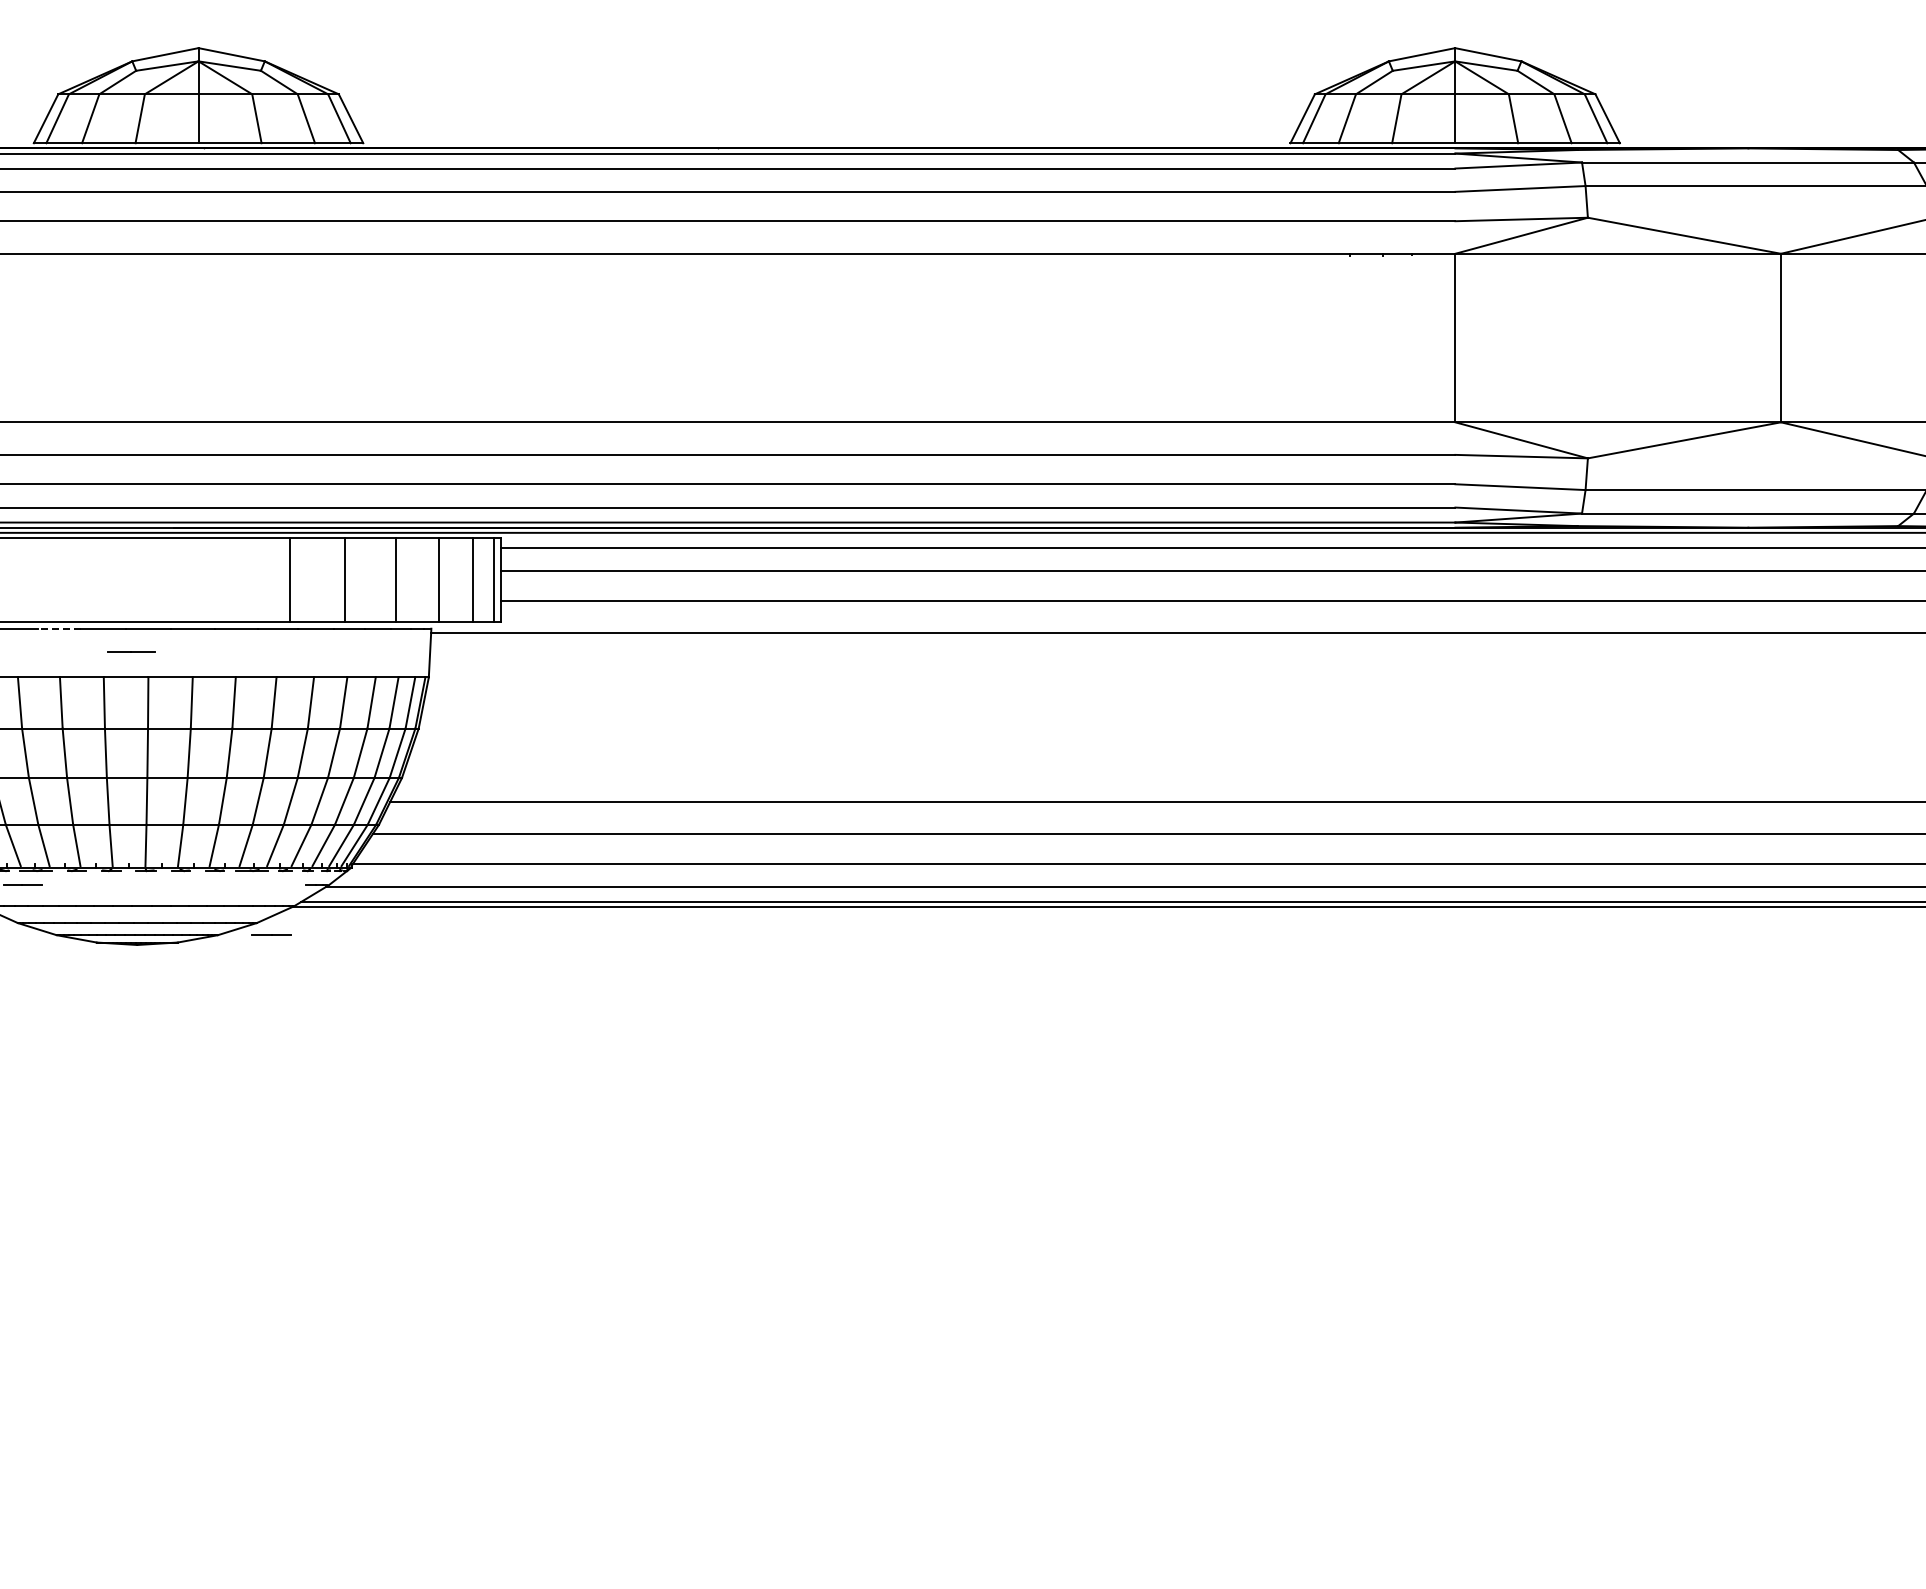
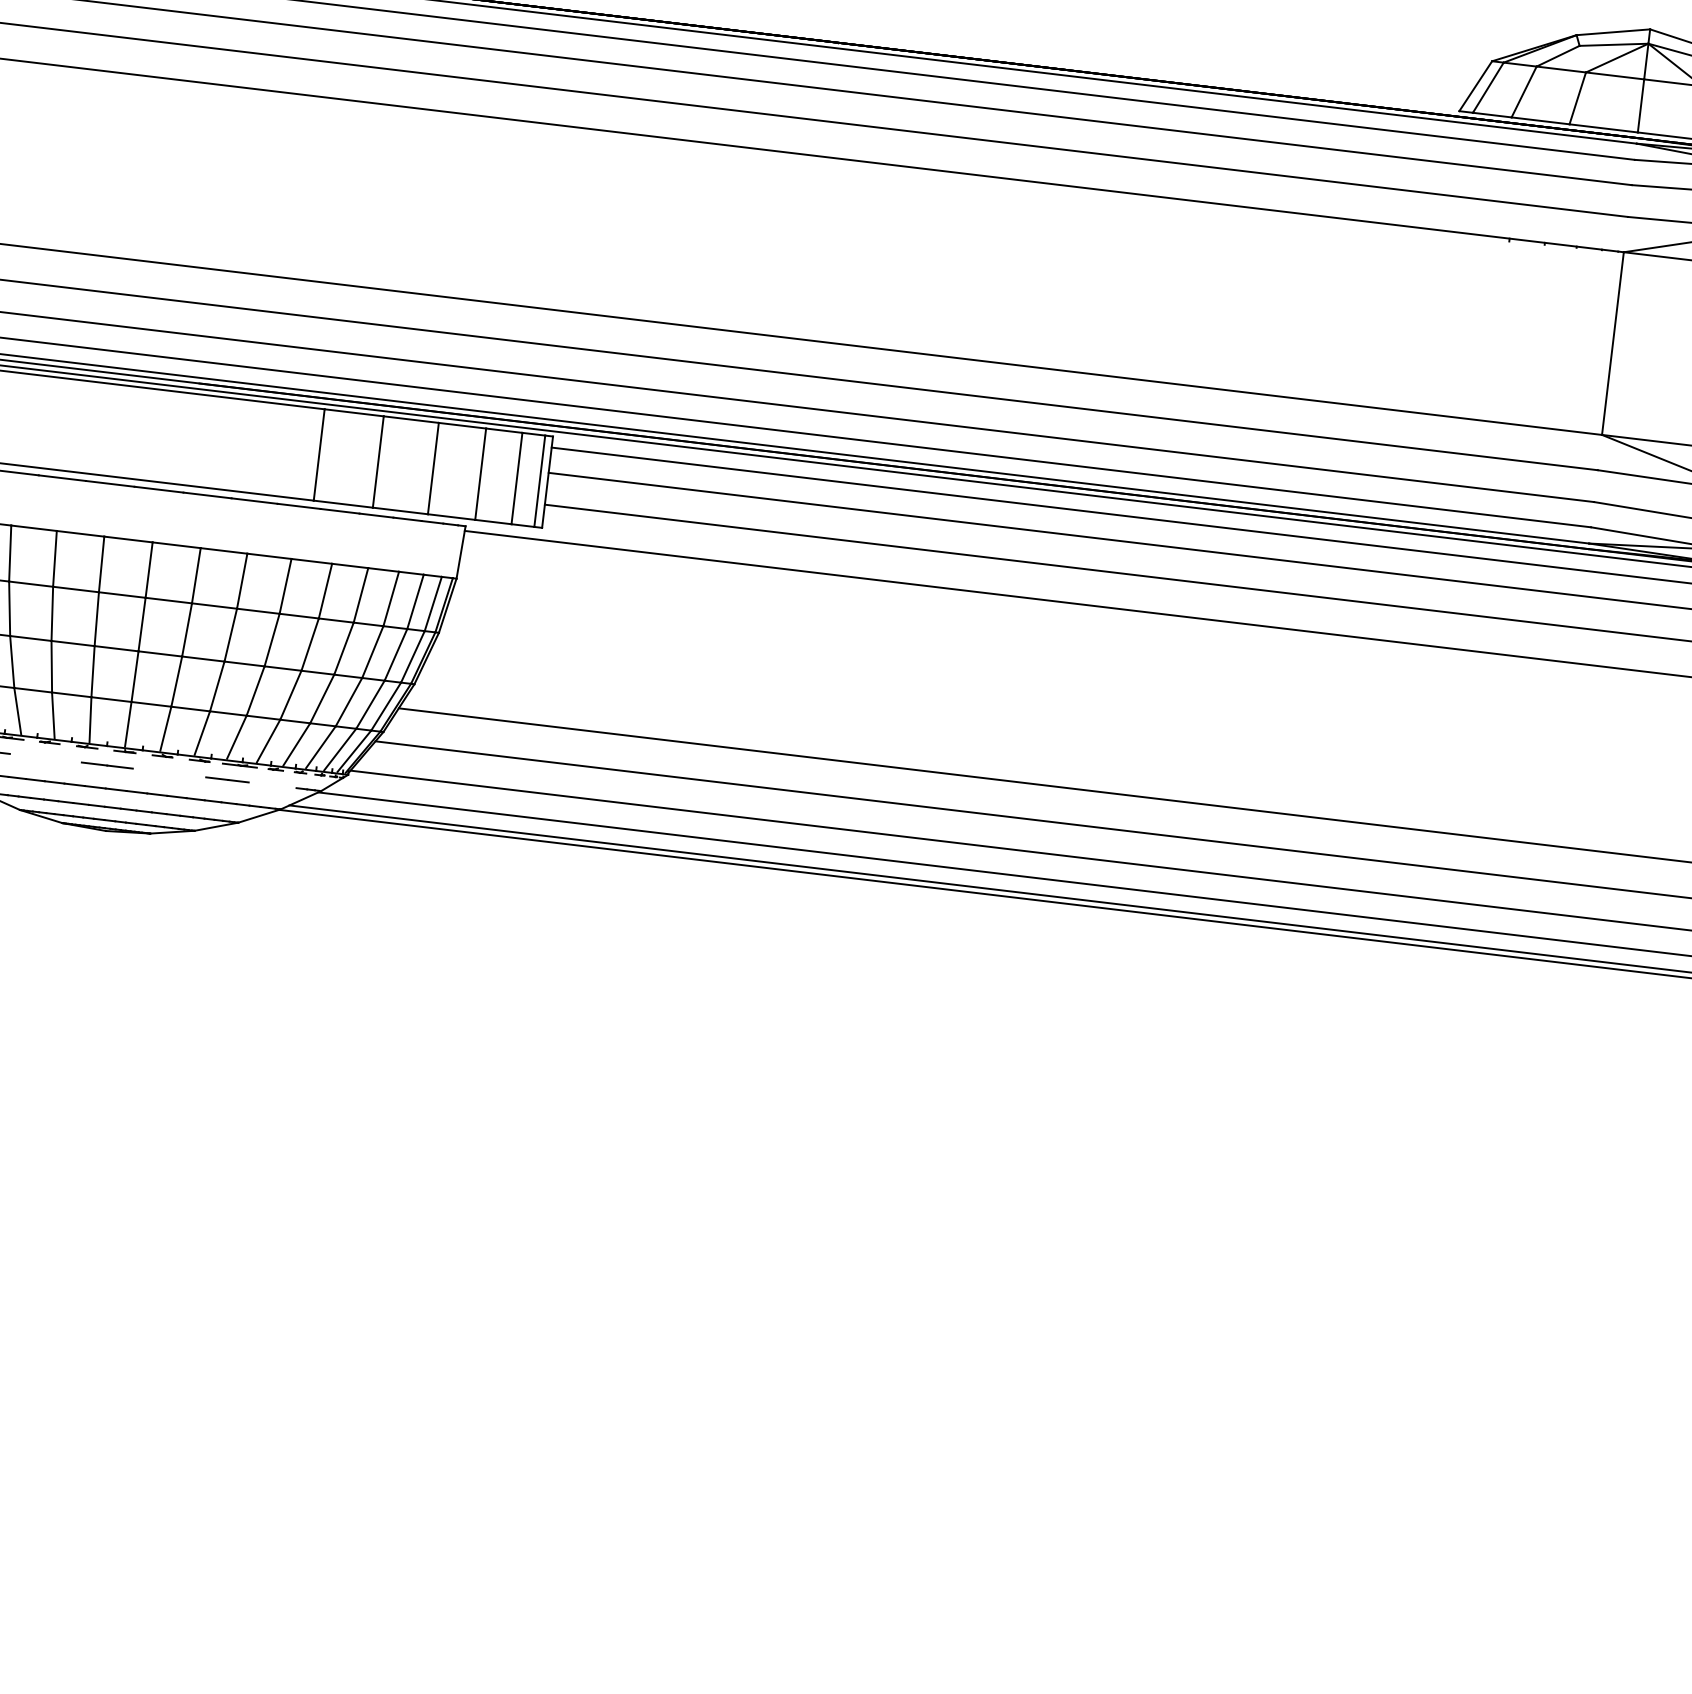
line: (59, 628) -> (62, 477), dashed -> solid
line: (131, 651) -> (107, 764), moved
line: (271, 934) -> (227, 779), moved

